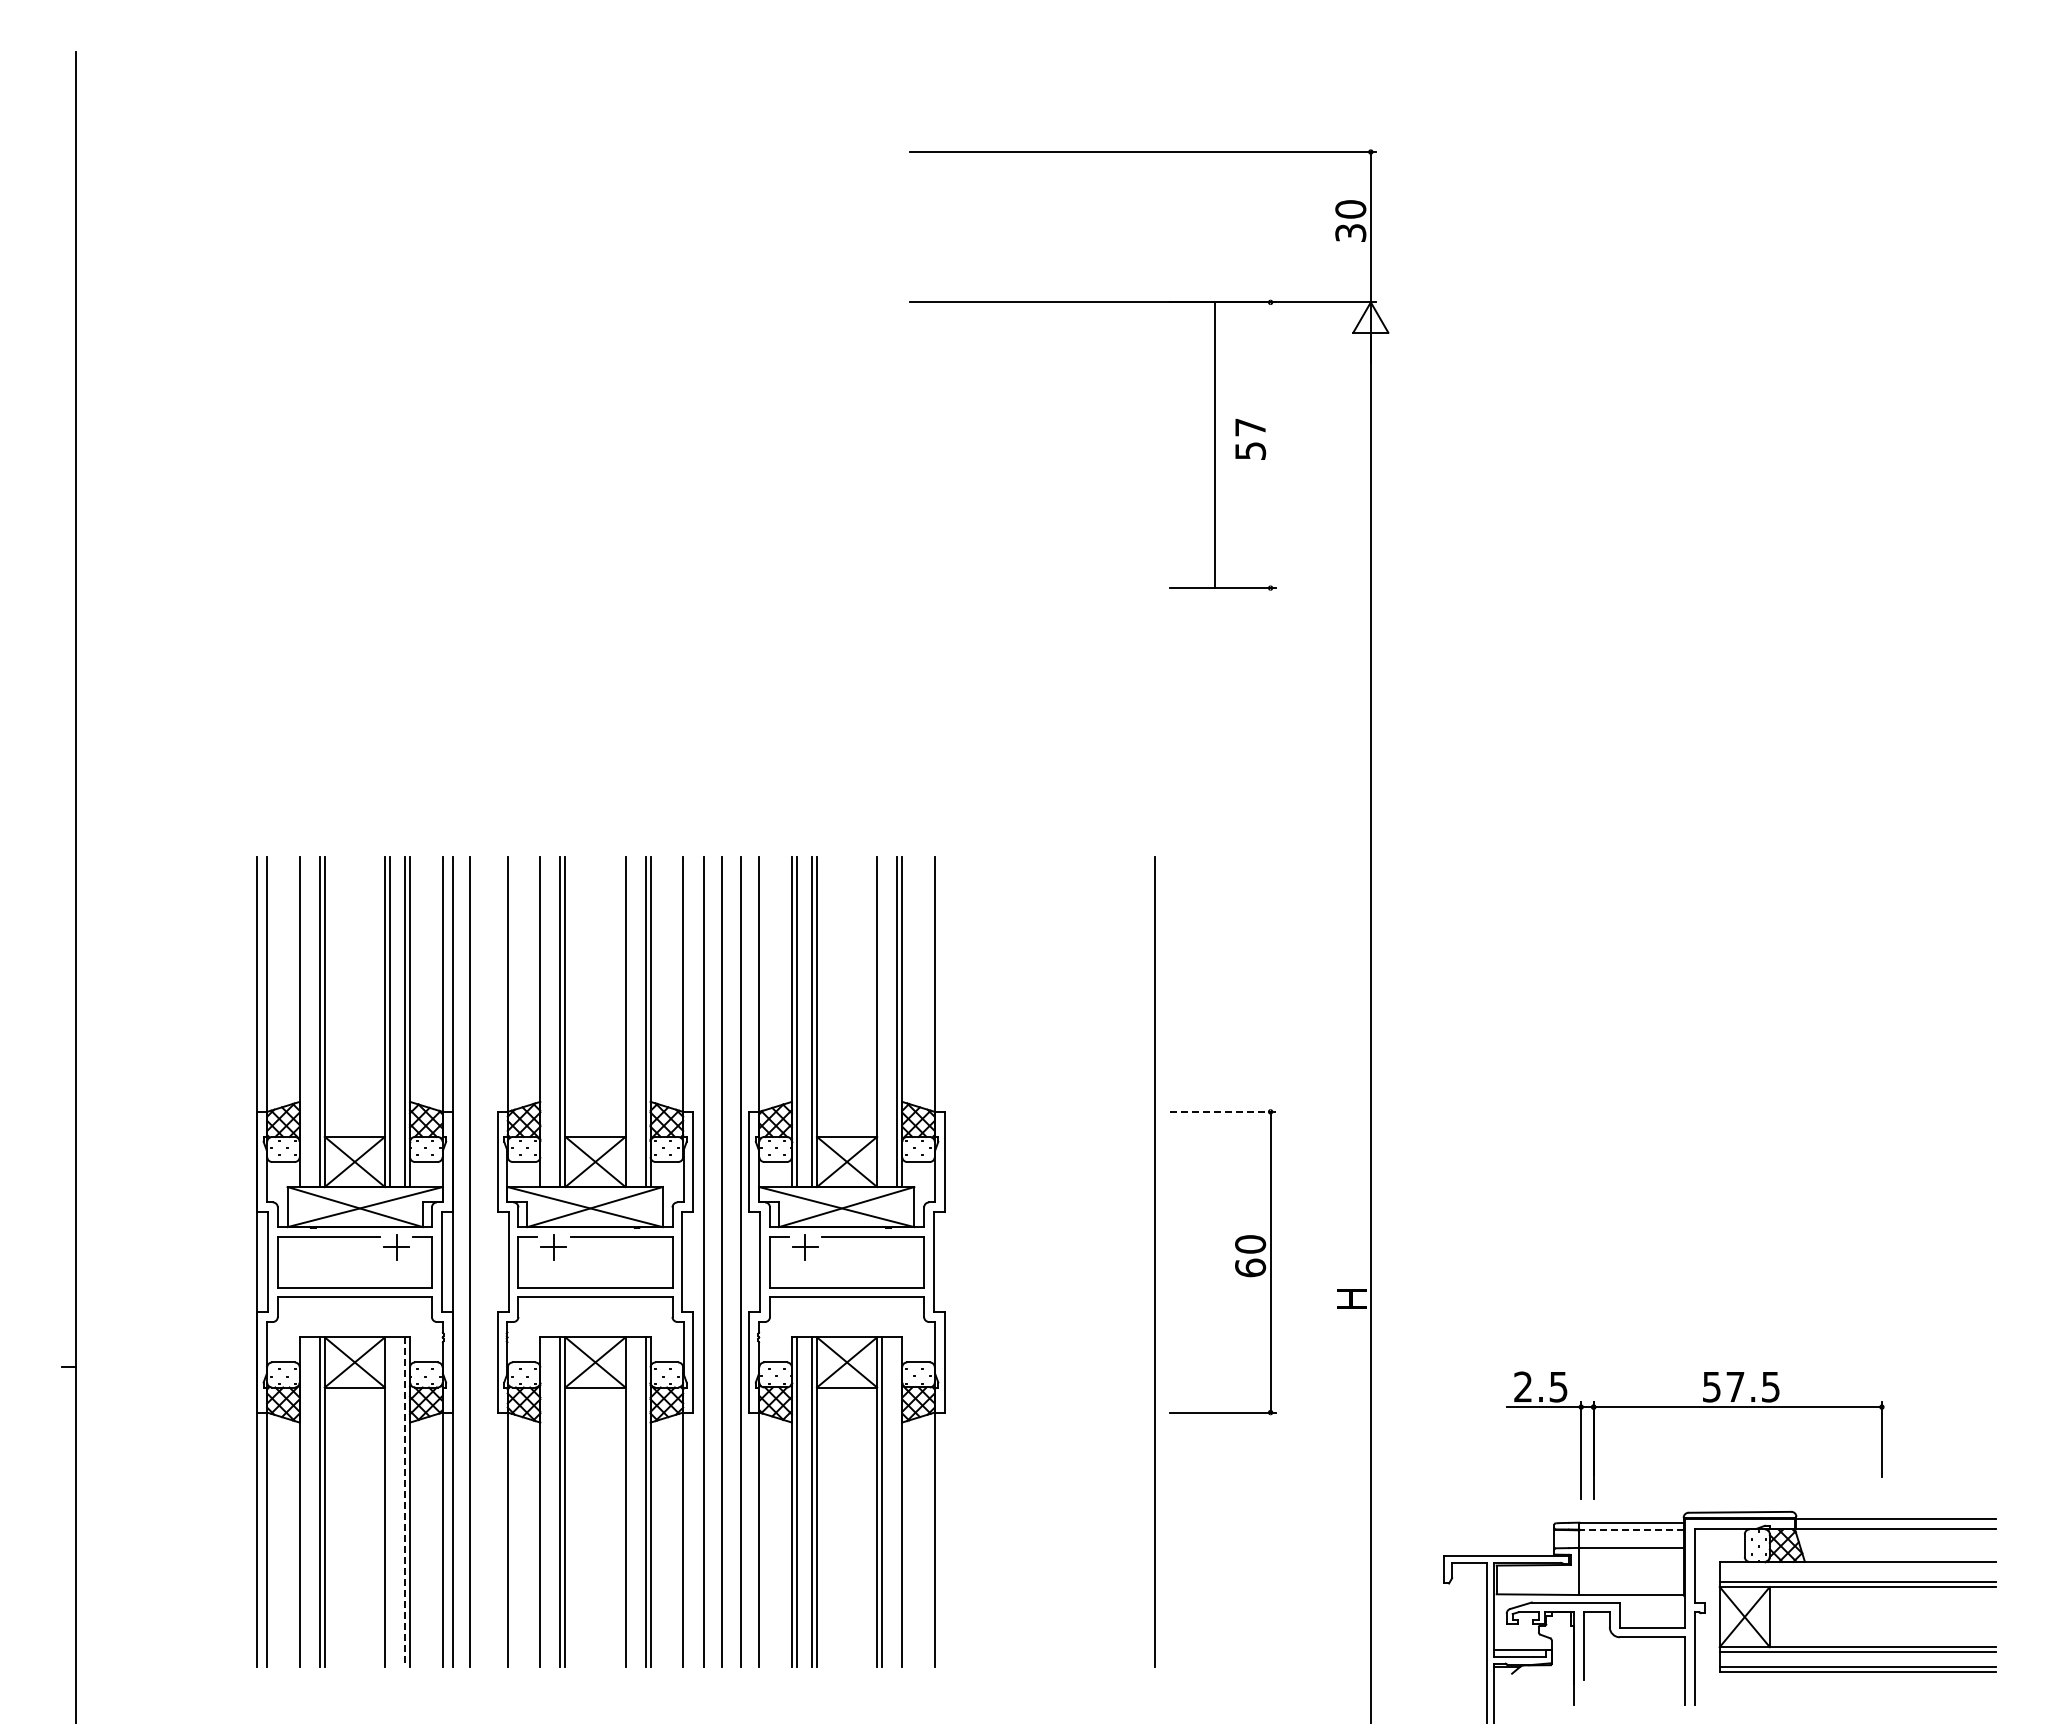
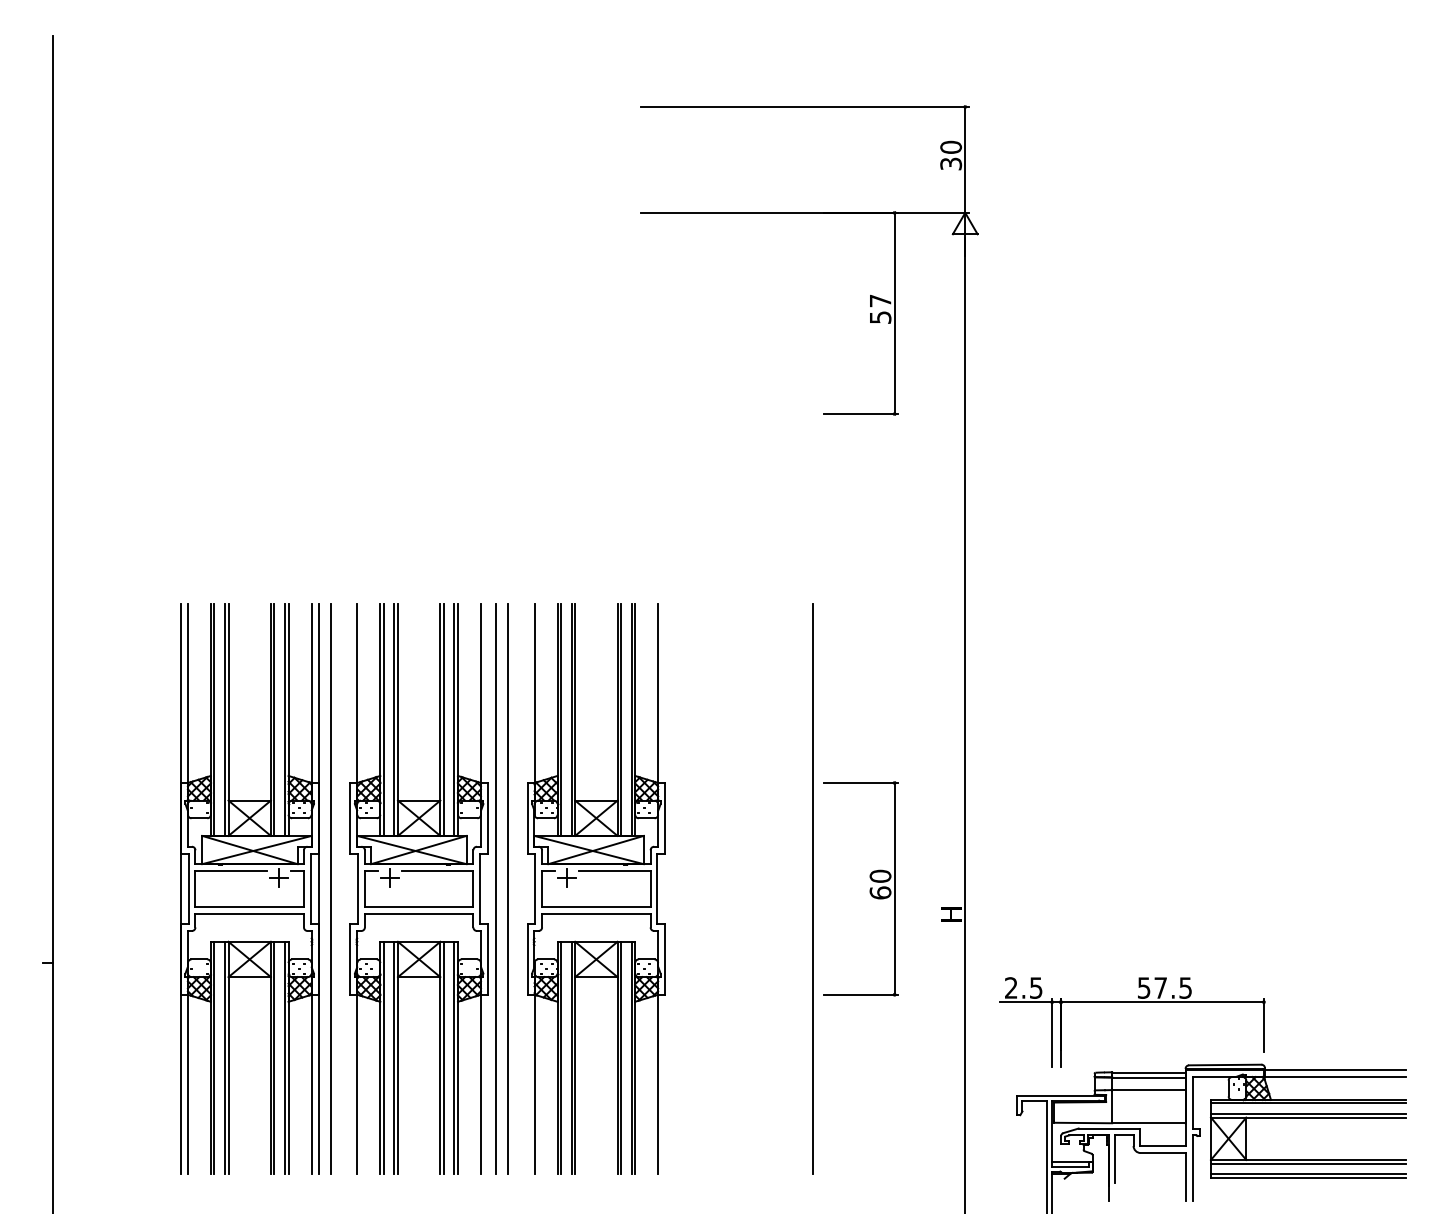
line: (1214, 445) -> (894, 313), moved
line: (304, 1022) -> (214, 720), added
line: (545, 1022) -> (383, 720), added
line: (630, 1022) -> (443, 720), added
line: (882, 1022) -> (621, 720), added
line: (1222, 1111) -> (860, 782), dashed -> solid
line: (740, 1261) -> (521, 888), removed
part: (1695, 1407) -> (1132, 1002), moved
line: (304, 1501) -> (214, 1057), added
line: (389, 1501) -> (274, 1057), added
line: (545, 1501) -> (383, 1057), added
line: (630, 1501) -> (443, 1057), added
line: (897, 1501) -> (631, 1057), added
line: (405, 1502) -> (285, 1058), dashed -> solid
line: (1631, 1530) -> (1148, 1077), dashed -> solid
line: (1857, 1566) -> (1308, 1103), added

